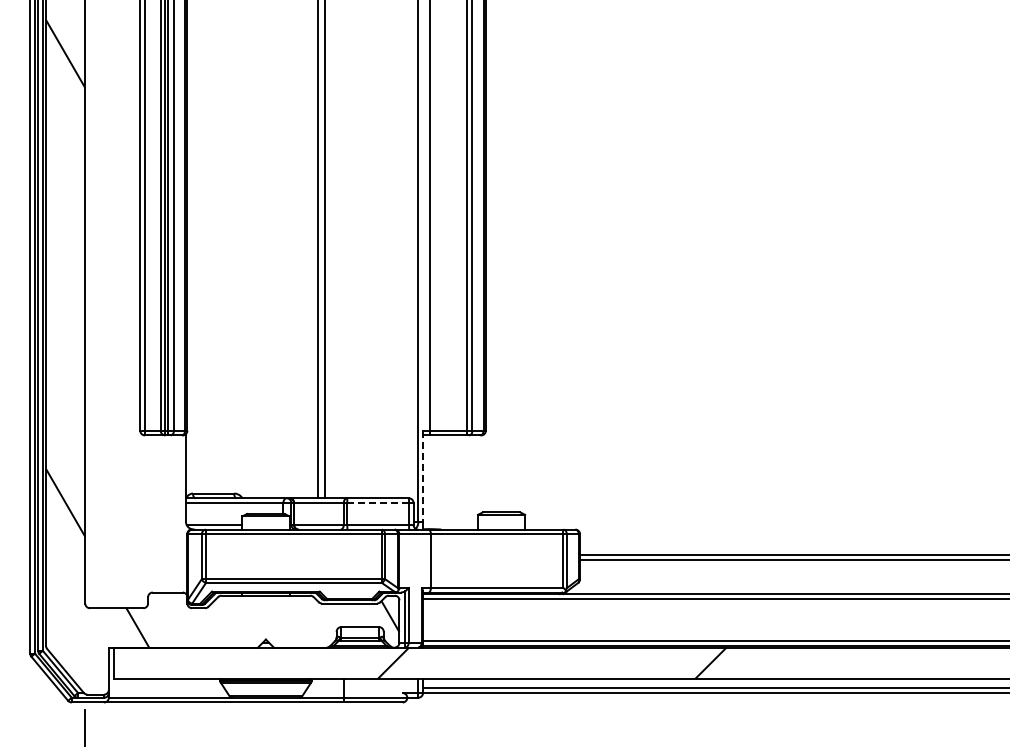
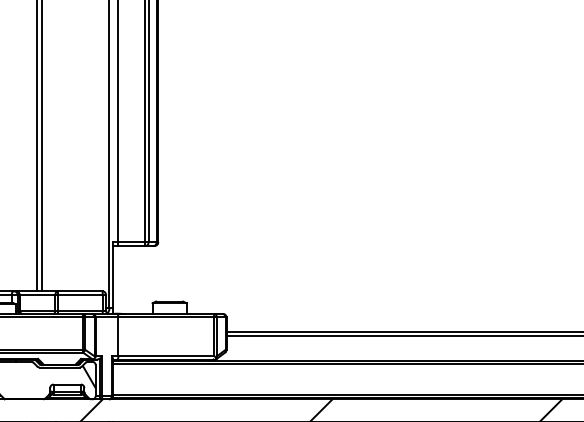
line: (423, 476) -> (113, 275), dashed -> solid
line: (378, 502) -> (80, 294), dashed -> solid

